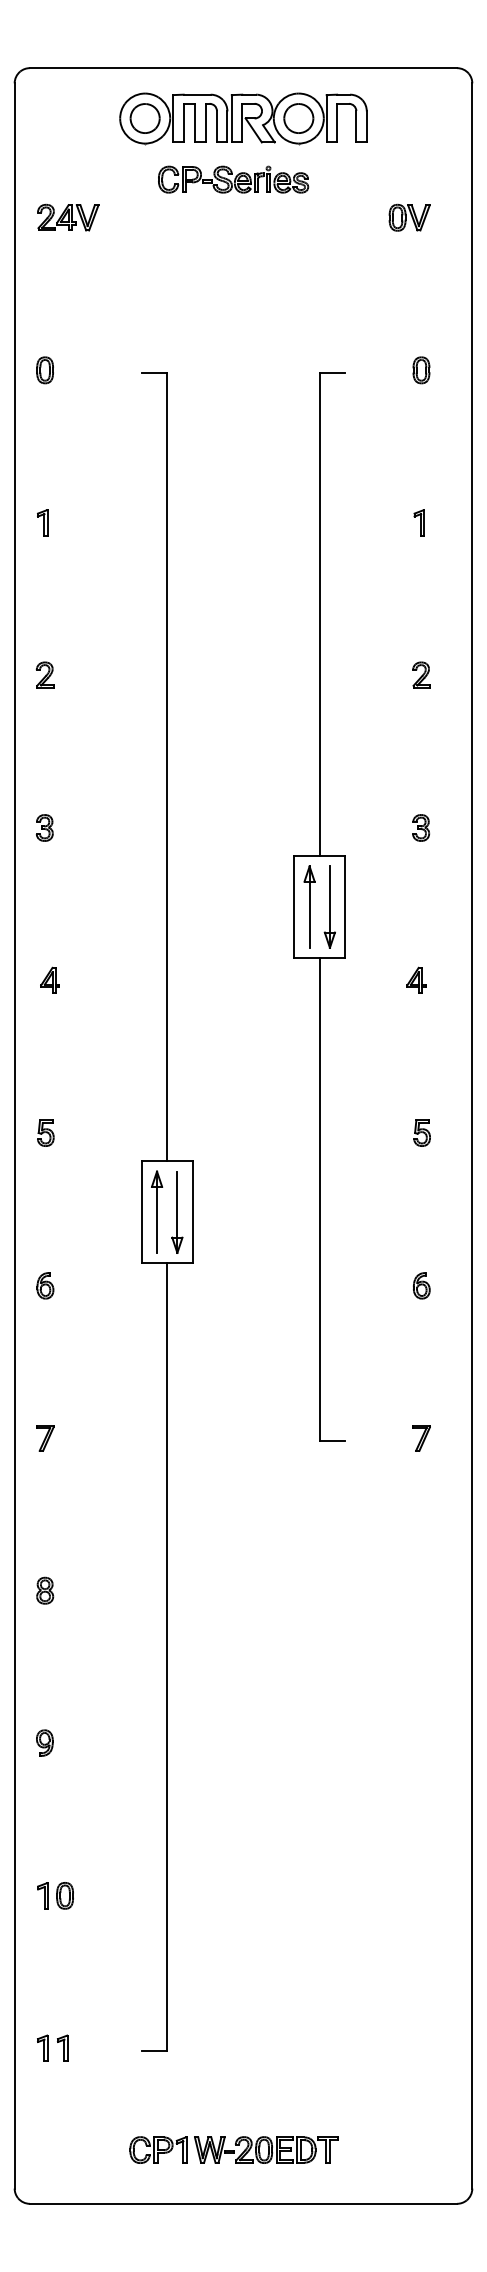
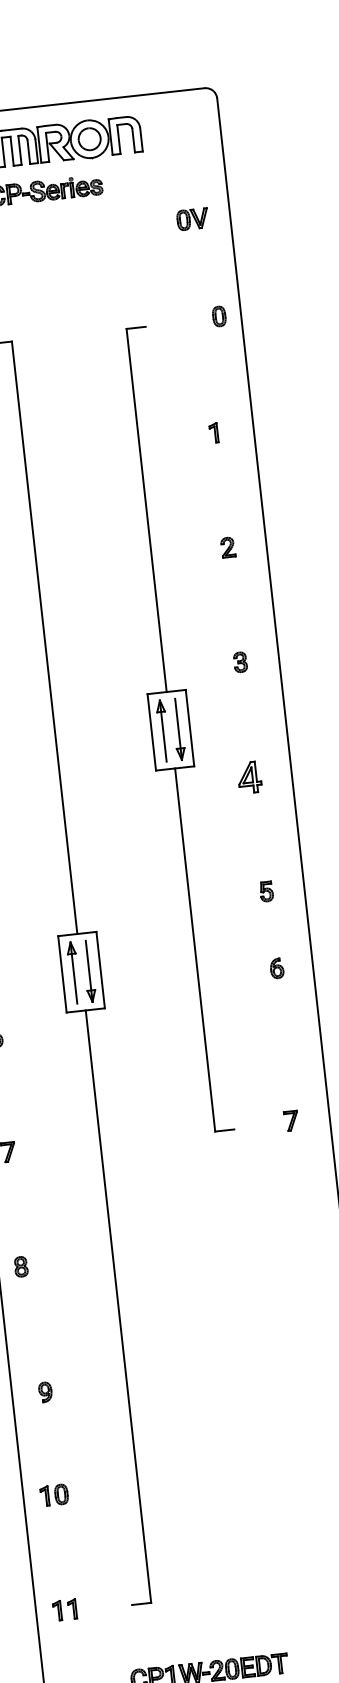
part: (409, 217) -> (192, 219), moved
part: (421, 370) -> (219, 316), moved
part: (416, 979) -> (249, 776), size x1.6
part: (421, 1285) -> (276, 968), moved
part: (44, 1742) -> (45, 1391), moved

